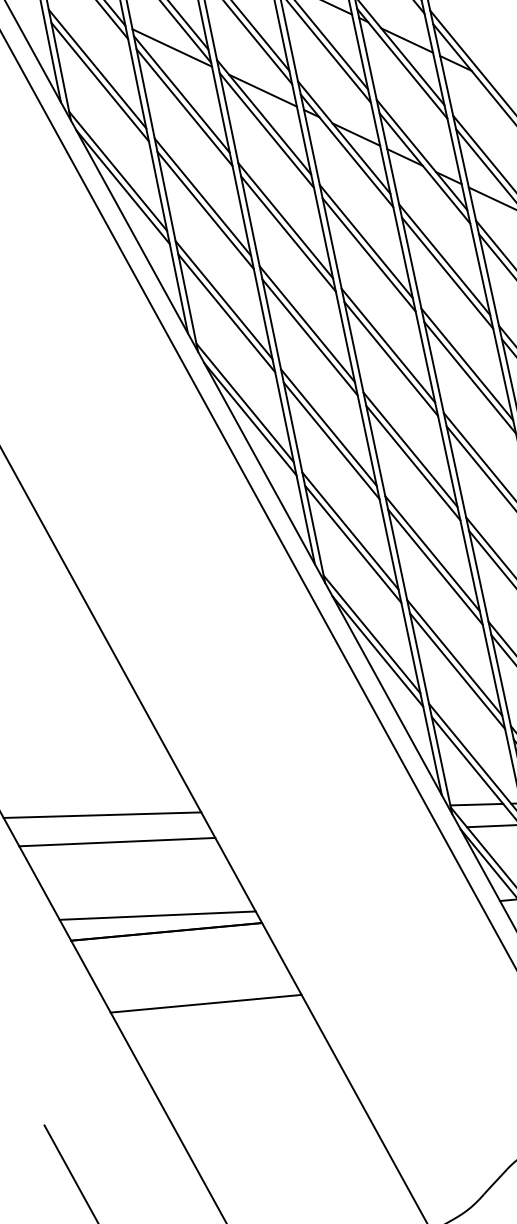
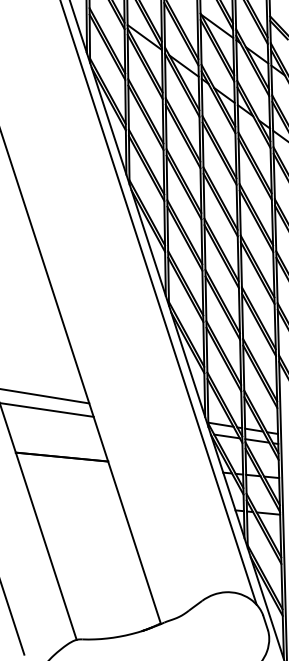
line: (158, 915) -> (59, 448), removed
line: (206, 1002) -> (74, 494), removed

